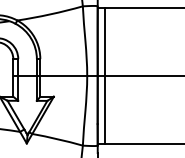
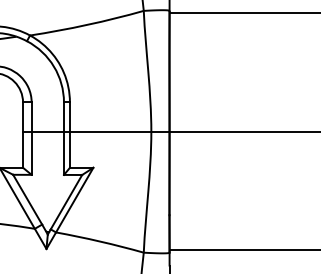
line: (104, 75) -> (181, 130), removed

